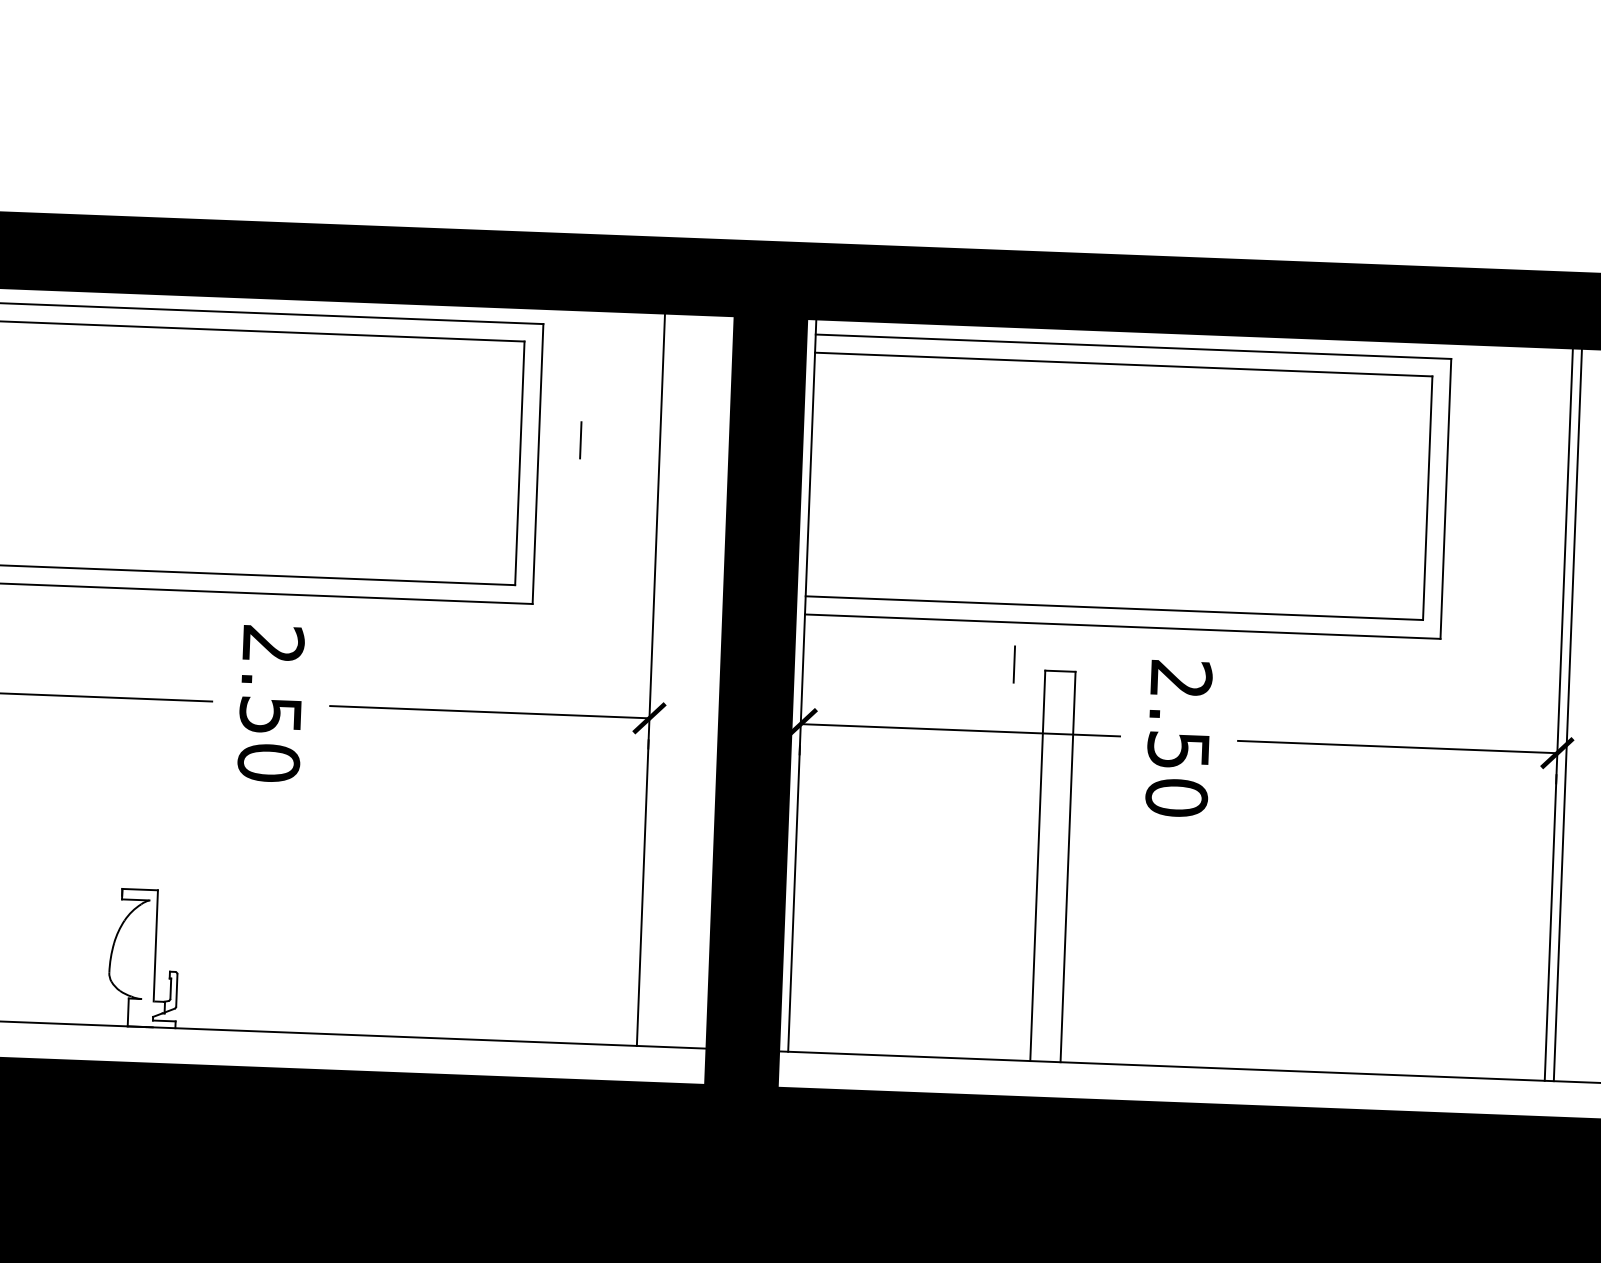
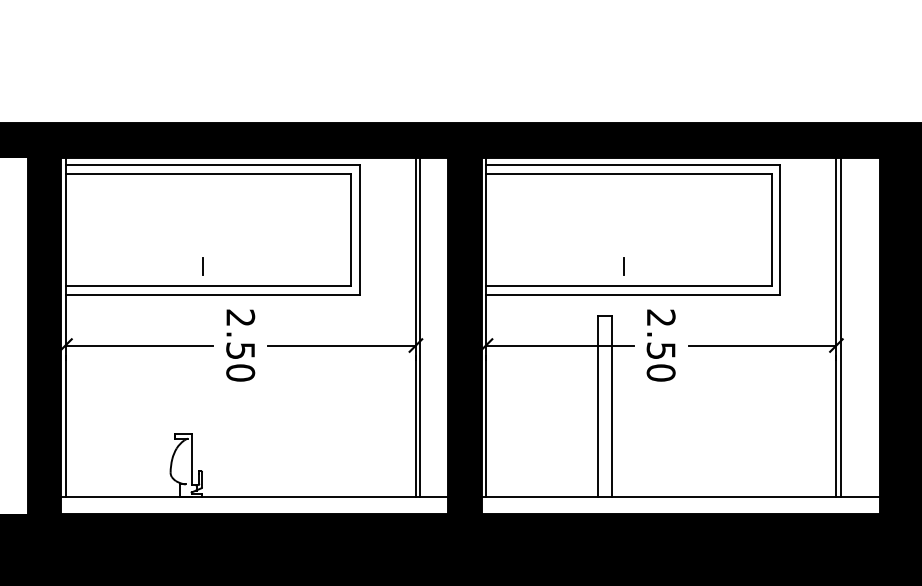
line: (579, 440) -> (202, 266), moved
line: (1013, 665) -> (623, 266), moved
line: (660, 679) -> (420, 327), added

